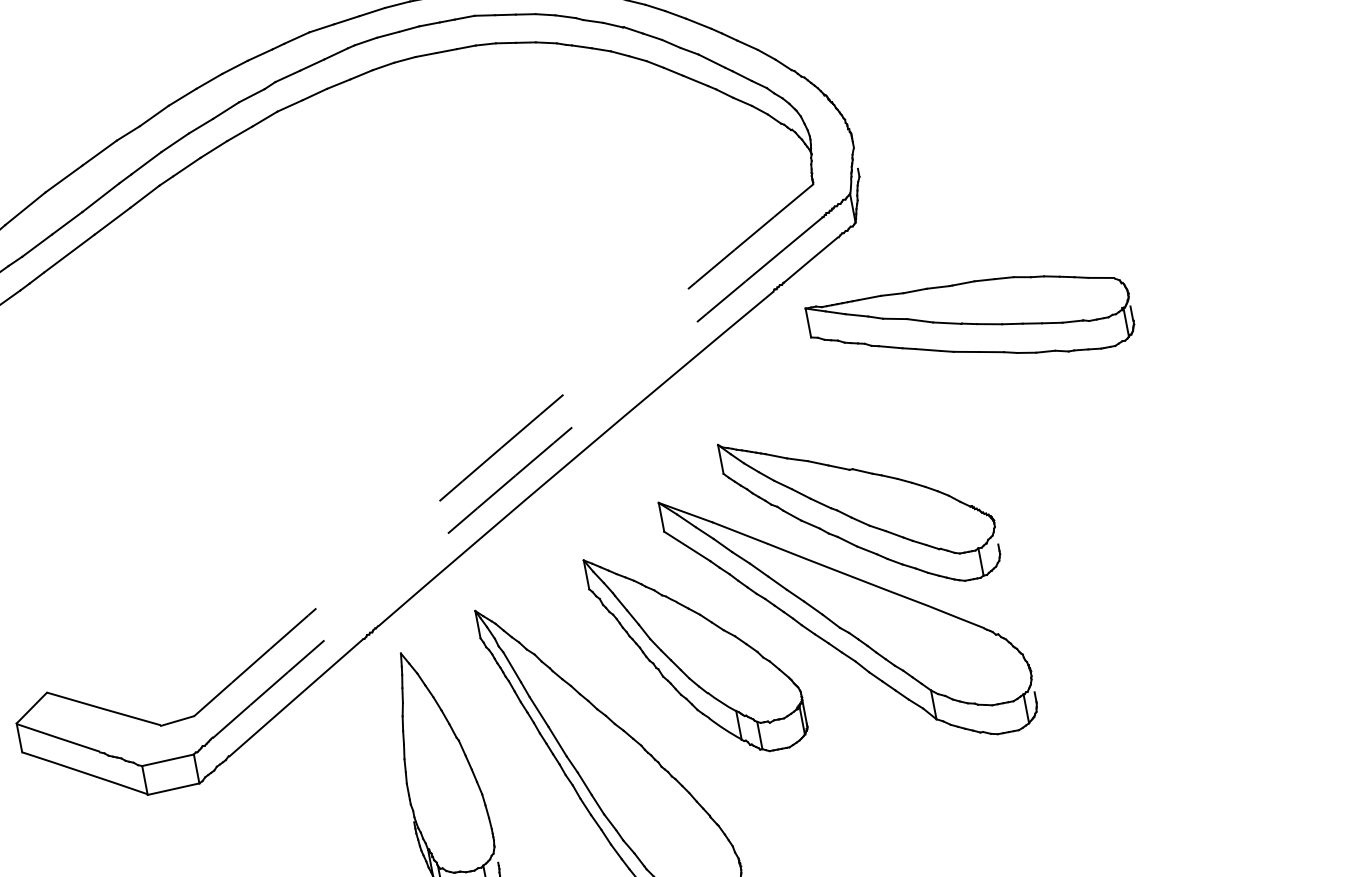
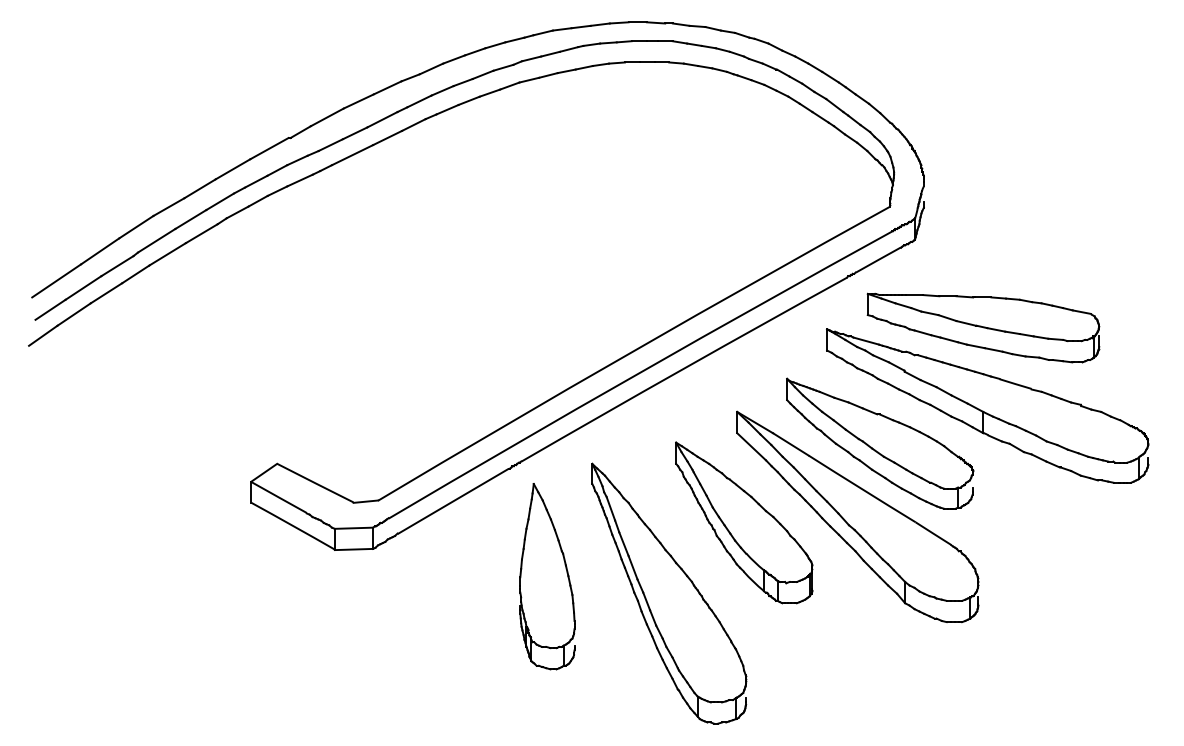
part: (997, 429) -> (987, 405), added
arc: (500, 447) -> (632, 351), dashed -> solid
arc: (515, 475) -> (639, 373), dashed -> solid

